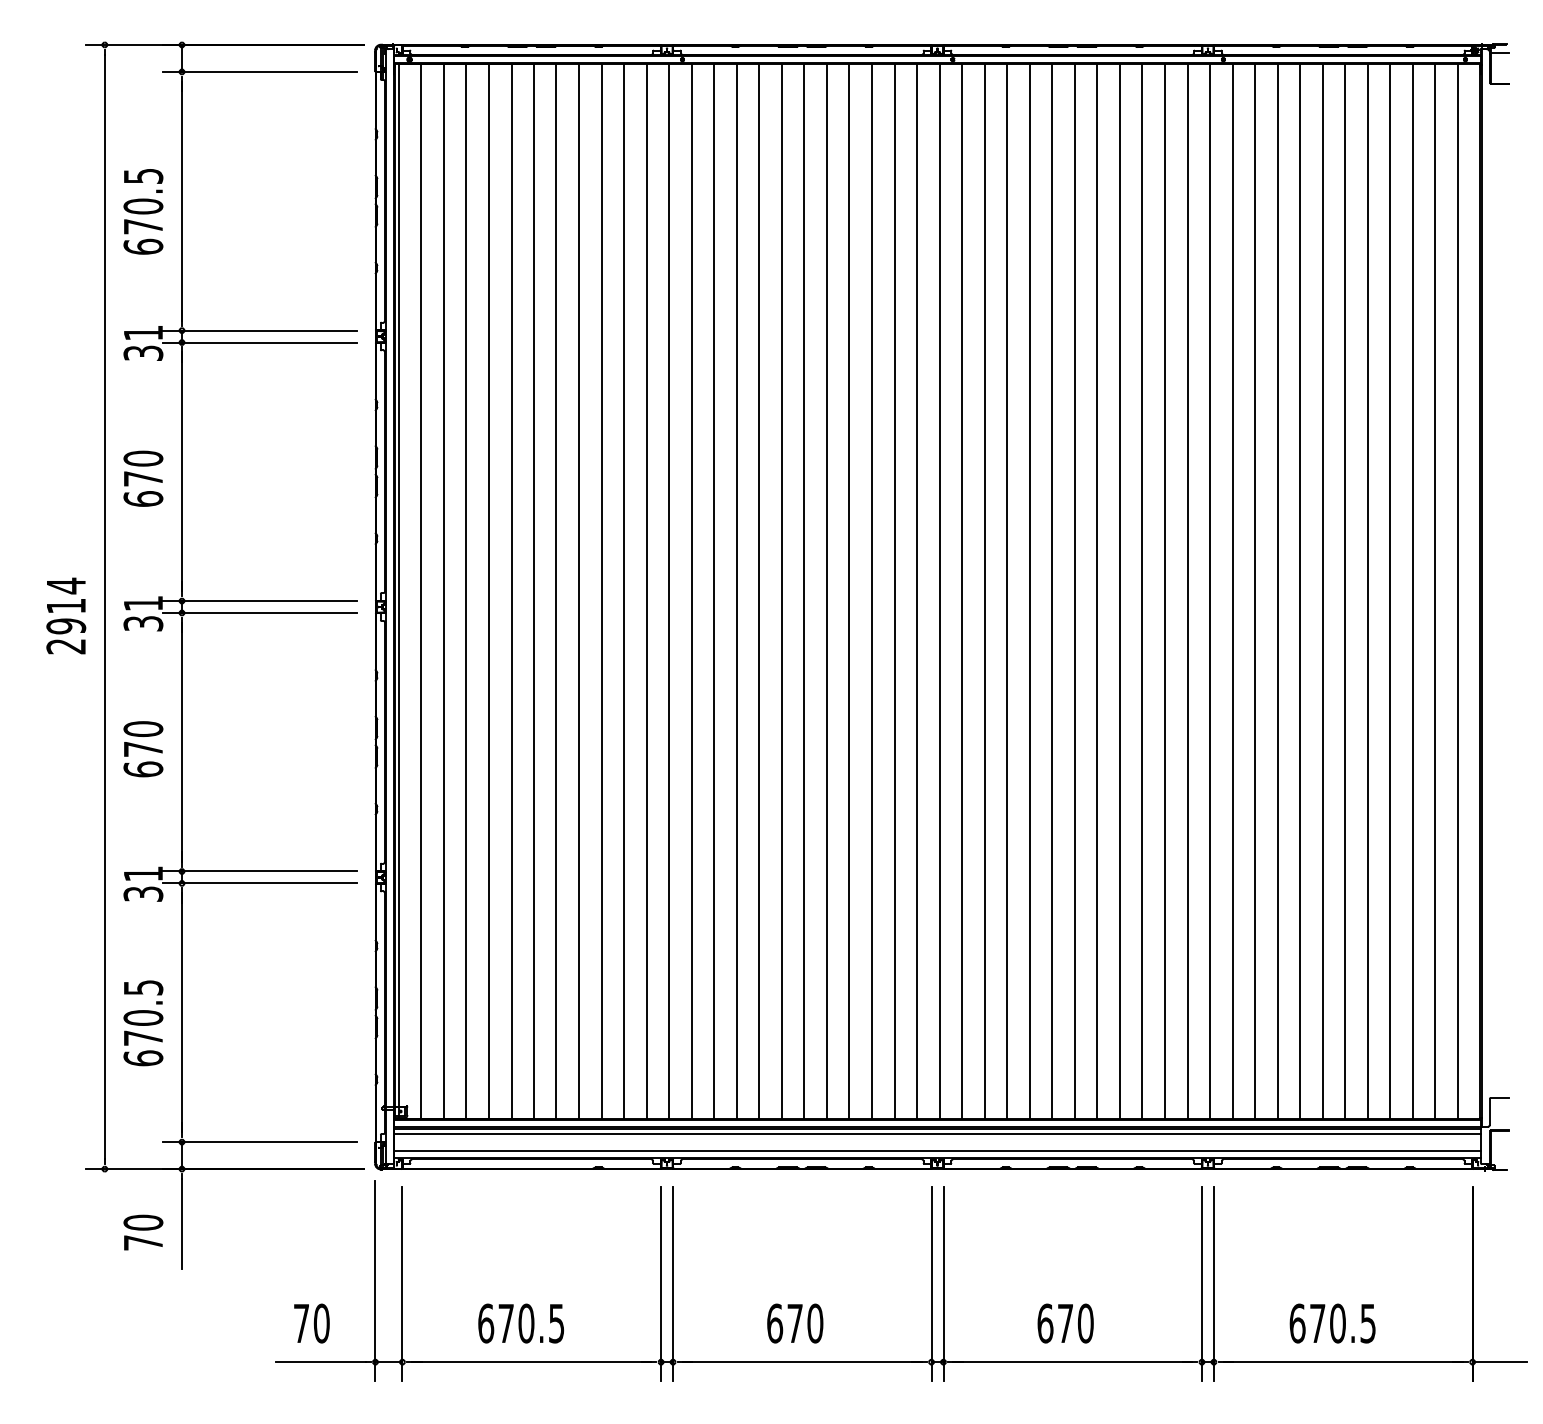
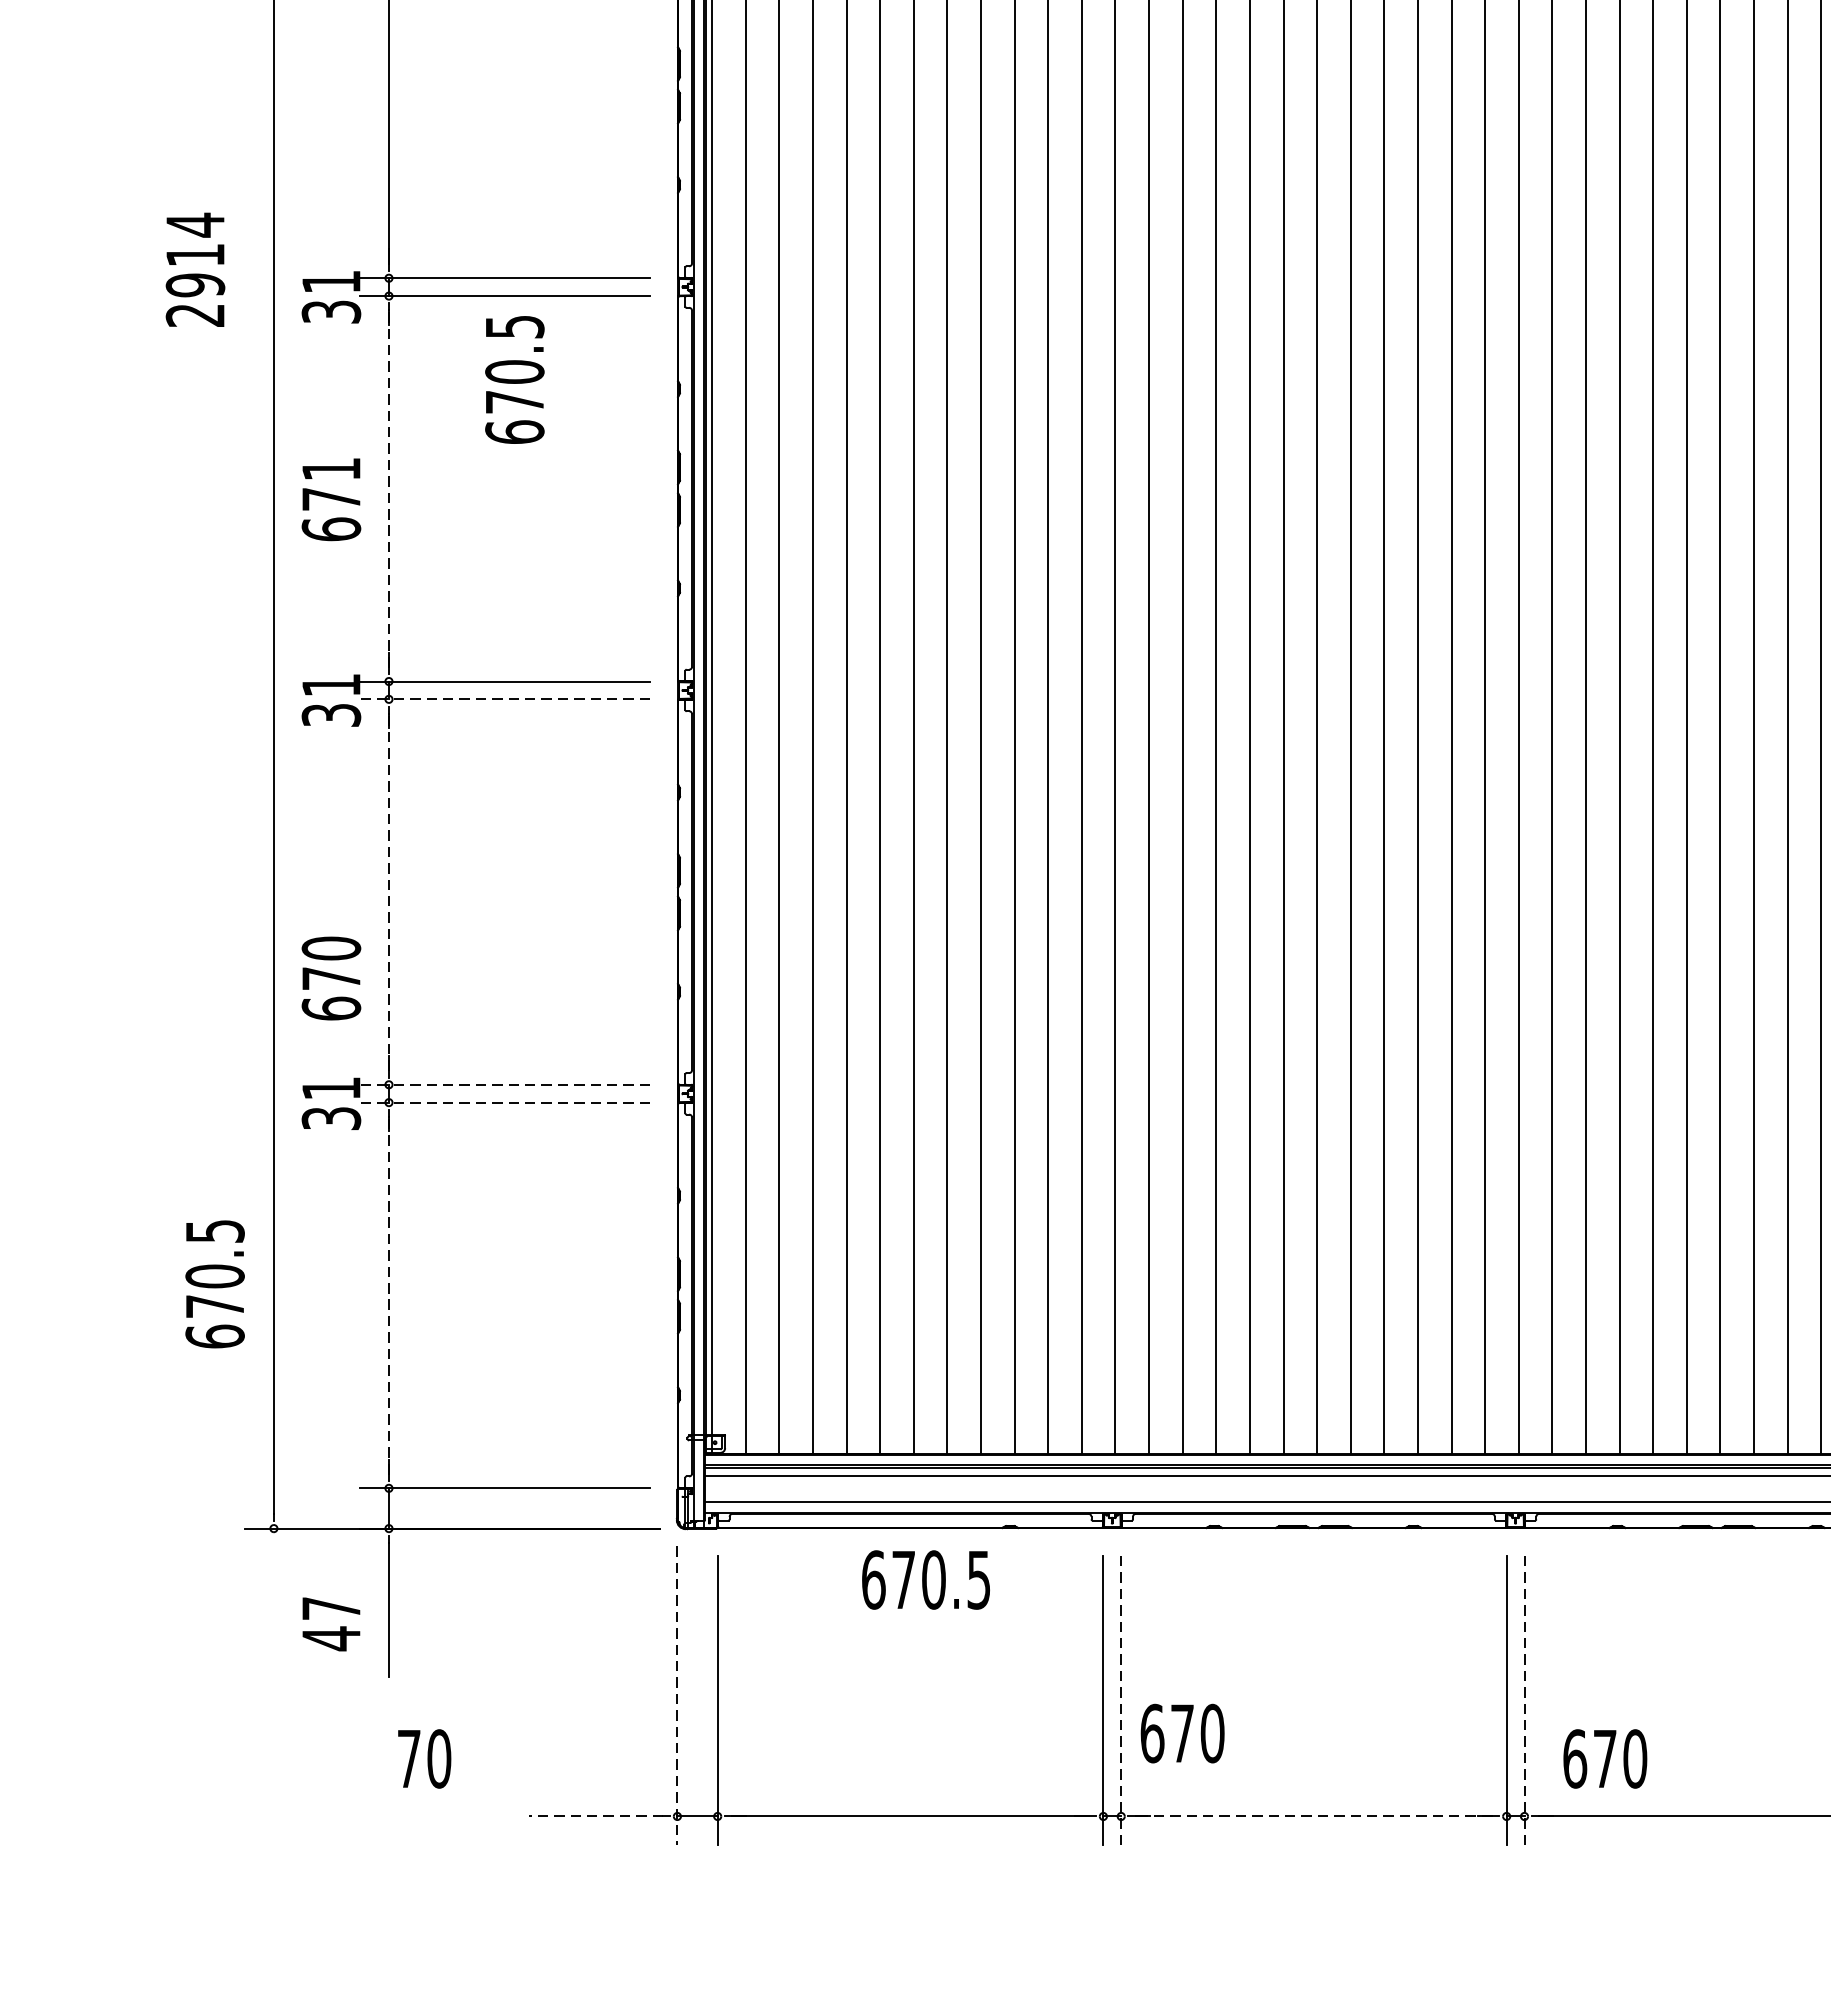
text: (143, 211) -> (514, 379), moved
text: (143, 458) -> (331, 468), 670 -> 671
line: (182, 471) -> (389, 488), solid -> dashed
line: (259, 613) -> (504, 700), solid -> dashed
text: (66, 615) -> (195, 269), moved
line: (182, 742) -> (389, 892), solid -> dashed
text: (143, 749) -> (331, 978), moved
line: (259, 871) -> (504, 1084), solid -> dashed
line: (259, 883) -> (504, 1102), solid -> dashed
line: (182, 1012) -> (389, 1295), solid -> dashed
text: (143, 1023) -> (215, 1284), moved
text: (143, 1232) -> (331, 1623), 70 -> 47
line: (375, 1281) -> (677, 1696), solid -> dashed
line: (673, 1284) -> (1121, 1700), solid -> dashed
line: (943, 1284) -> (1524, 1700), solid -> dashed
text: (311, 1323) -> (424, 1758), moved
text: (520, 1323) -> (925, 1579), moved
text: (795, 1323) -> (1183, 1733), moved
text: (1065, 1323) -> (1605, 1758), moved
line: (320, 1362) -> (595, 1816), solid -> dashed
line: (802, 1362) -> (1314, 1816), solid -> dashed

